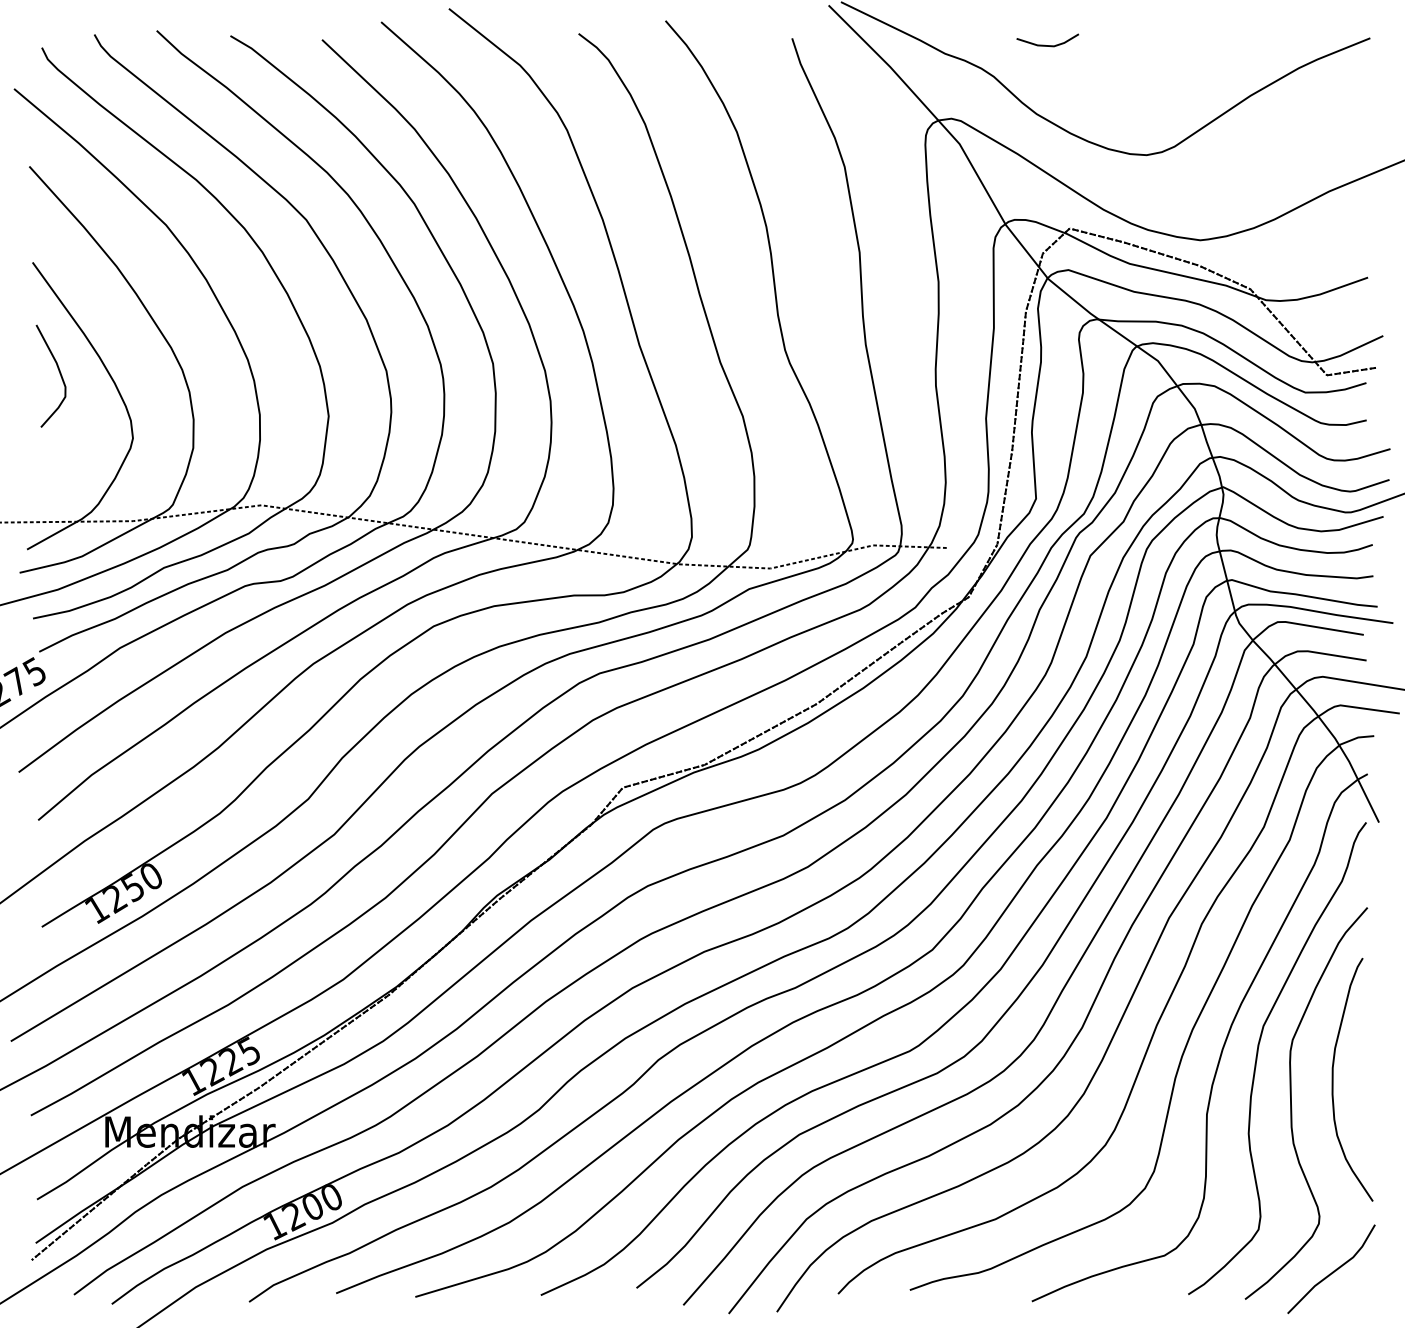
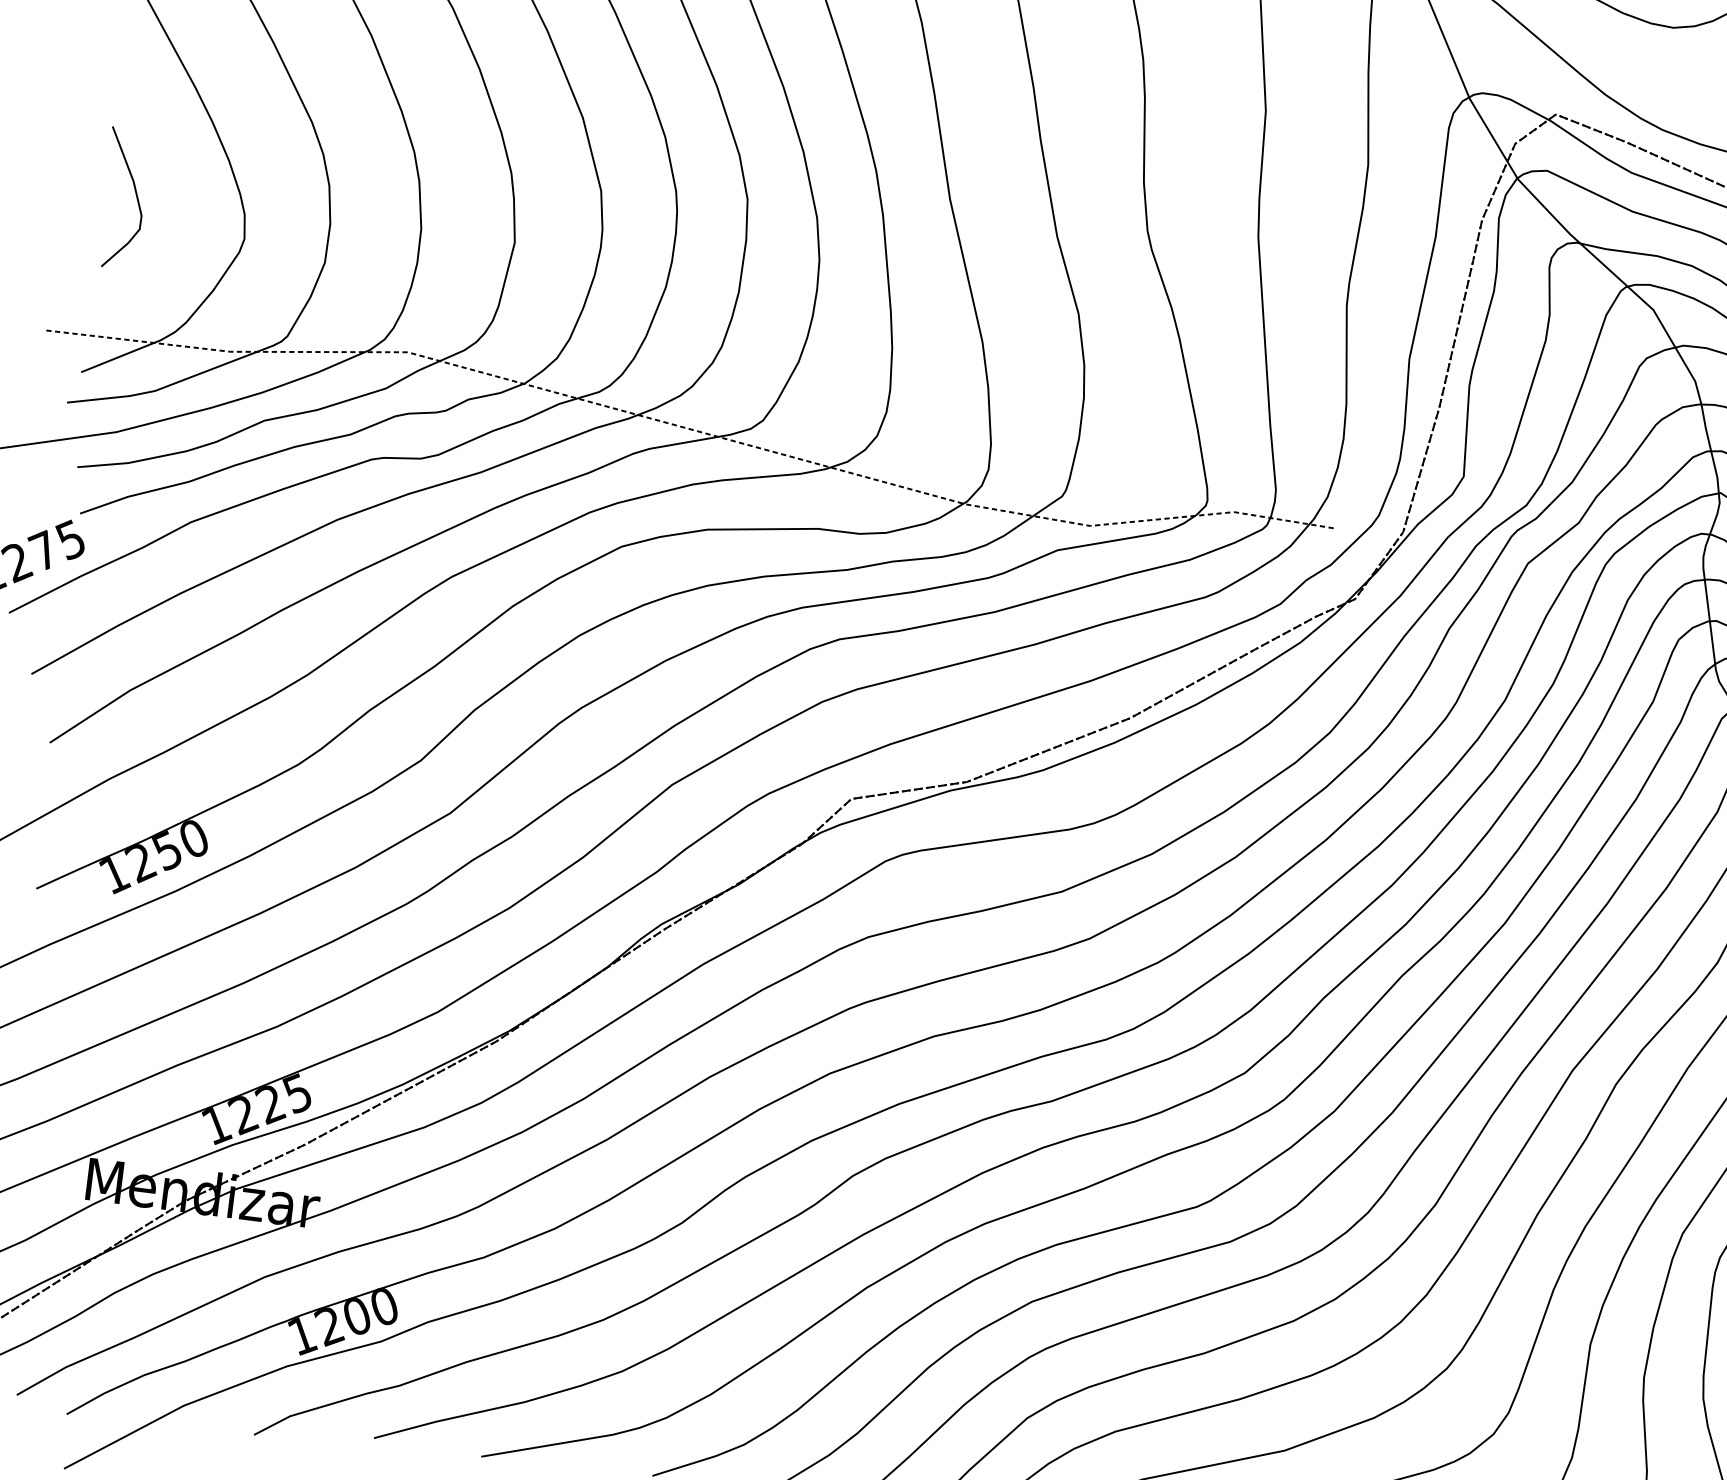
curve: (58, 371) -> (134, 193), moved

